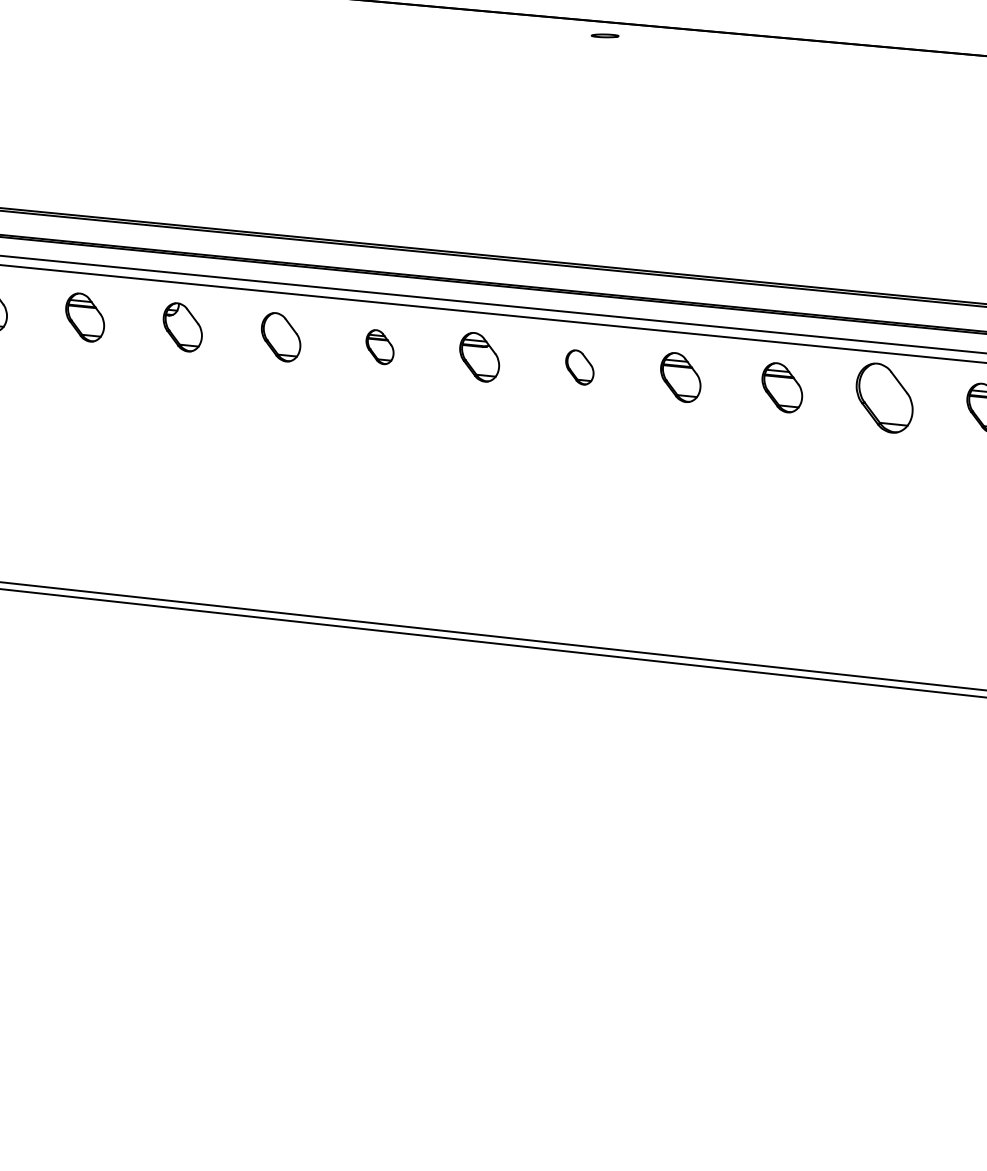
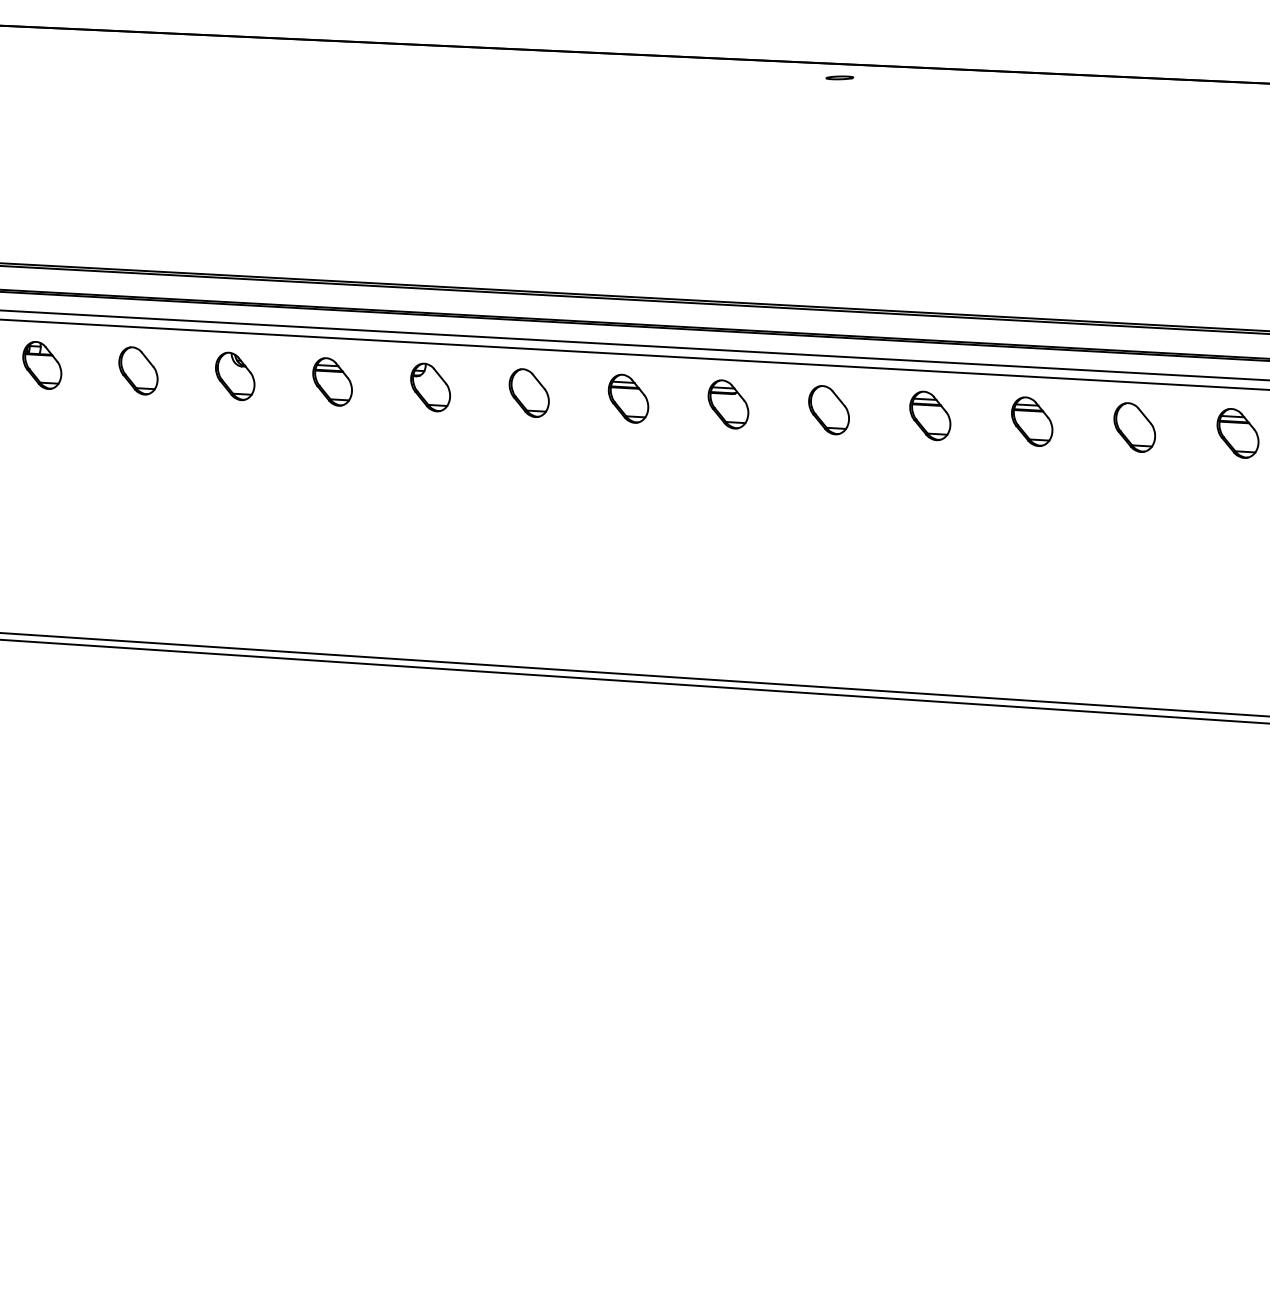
part: (380, 346) -> (628, 398), size x1.43
part: (579, 367) -> (828, 410), size x1.43
part: (884, 398) -> (1134, 427), size x0.71

